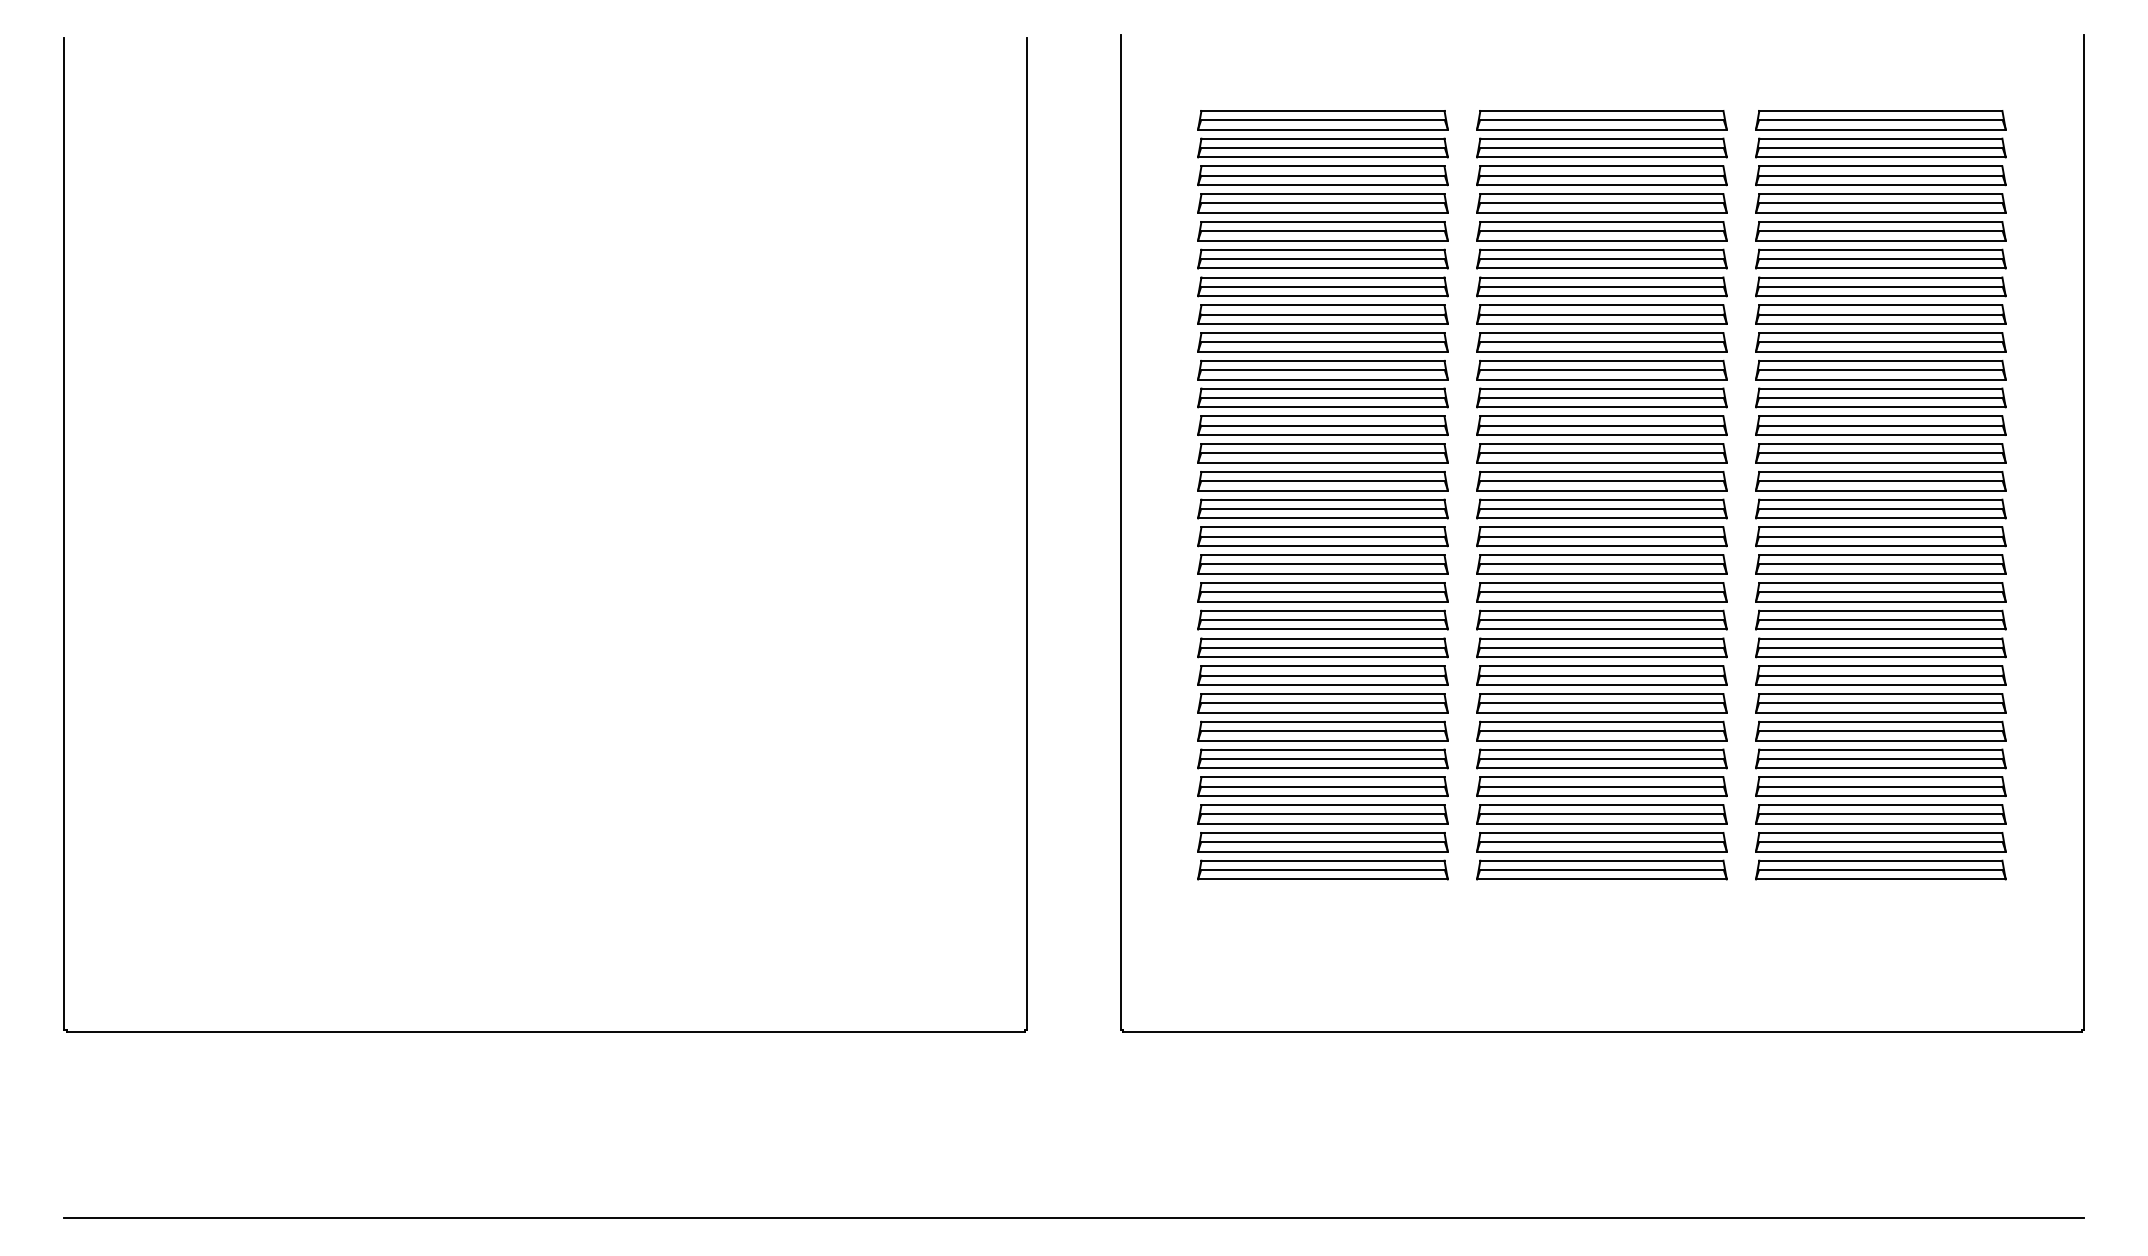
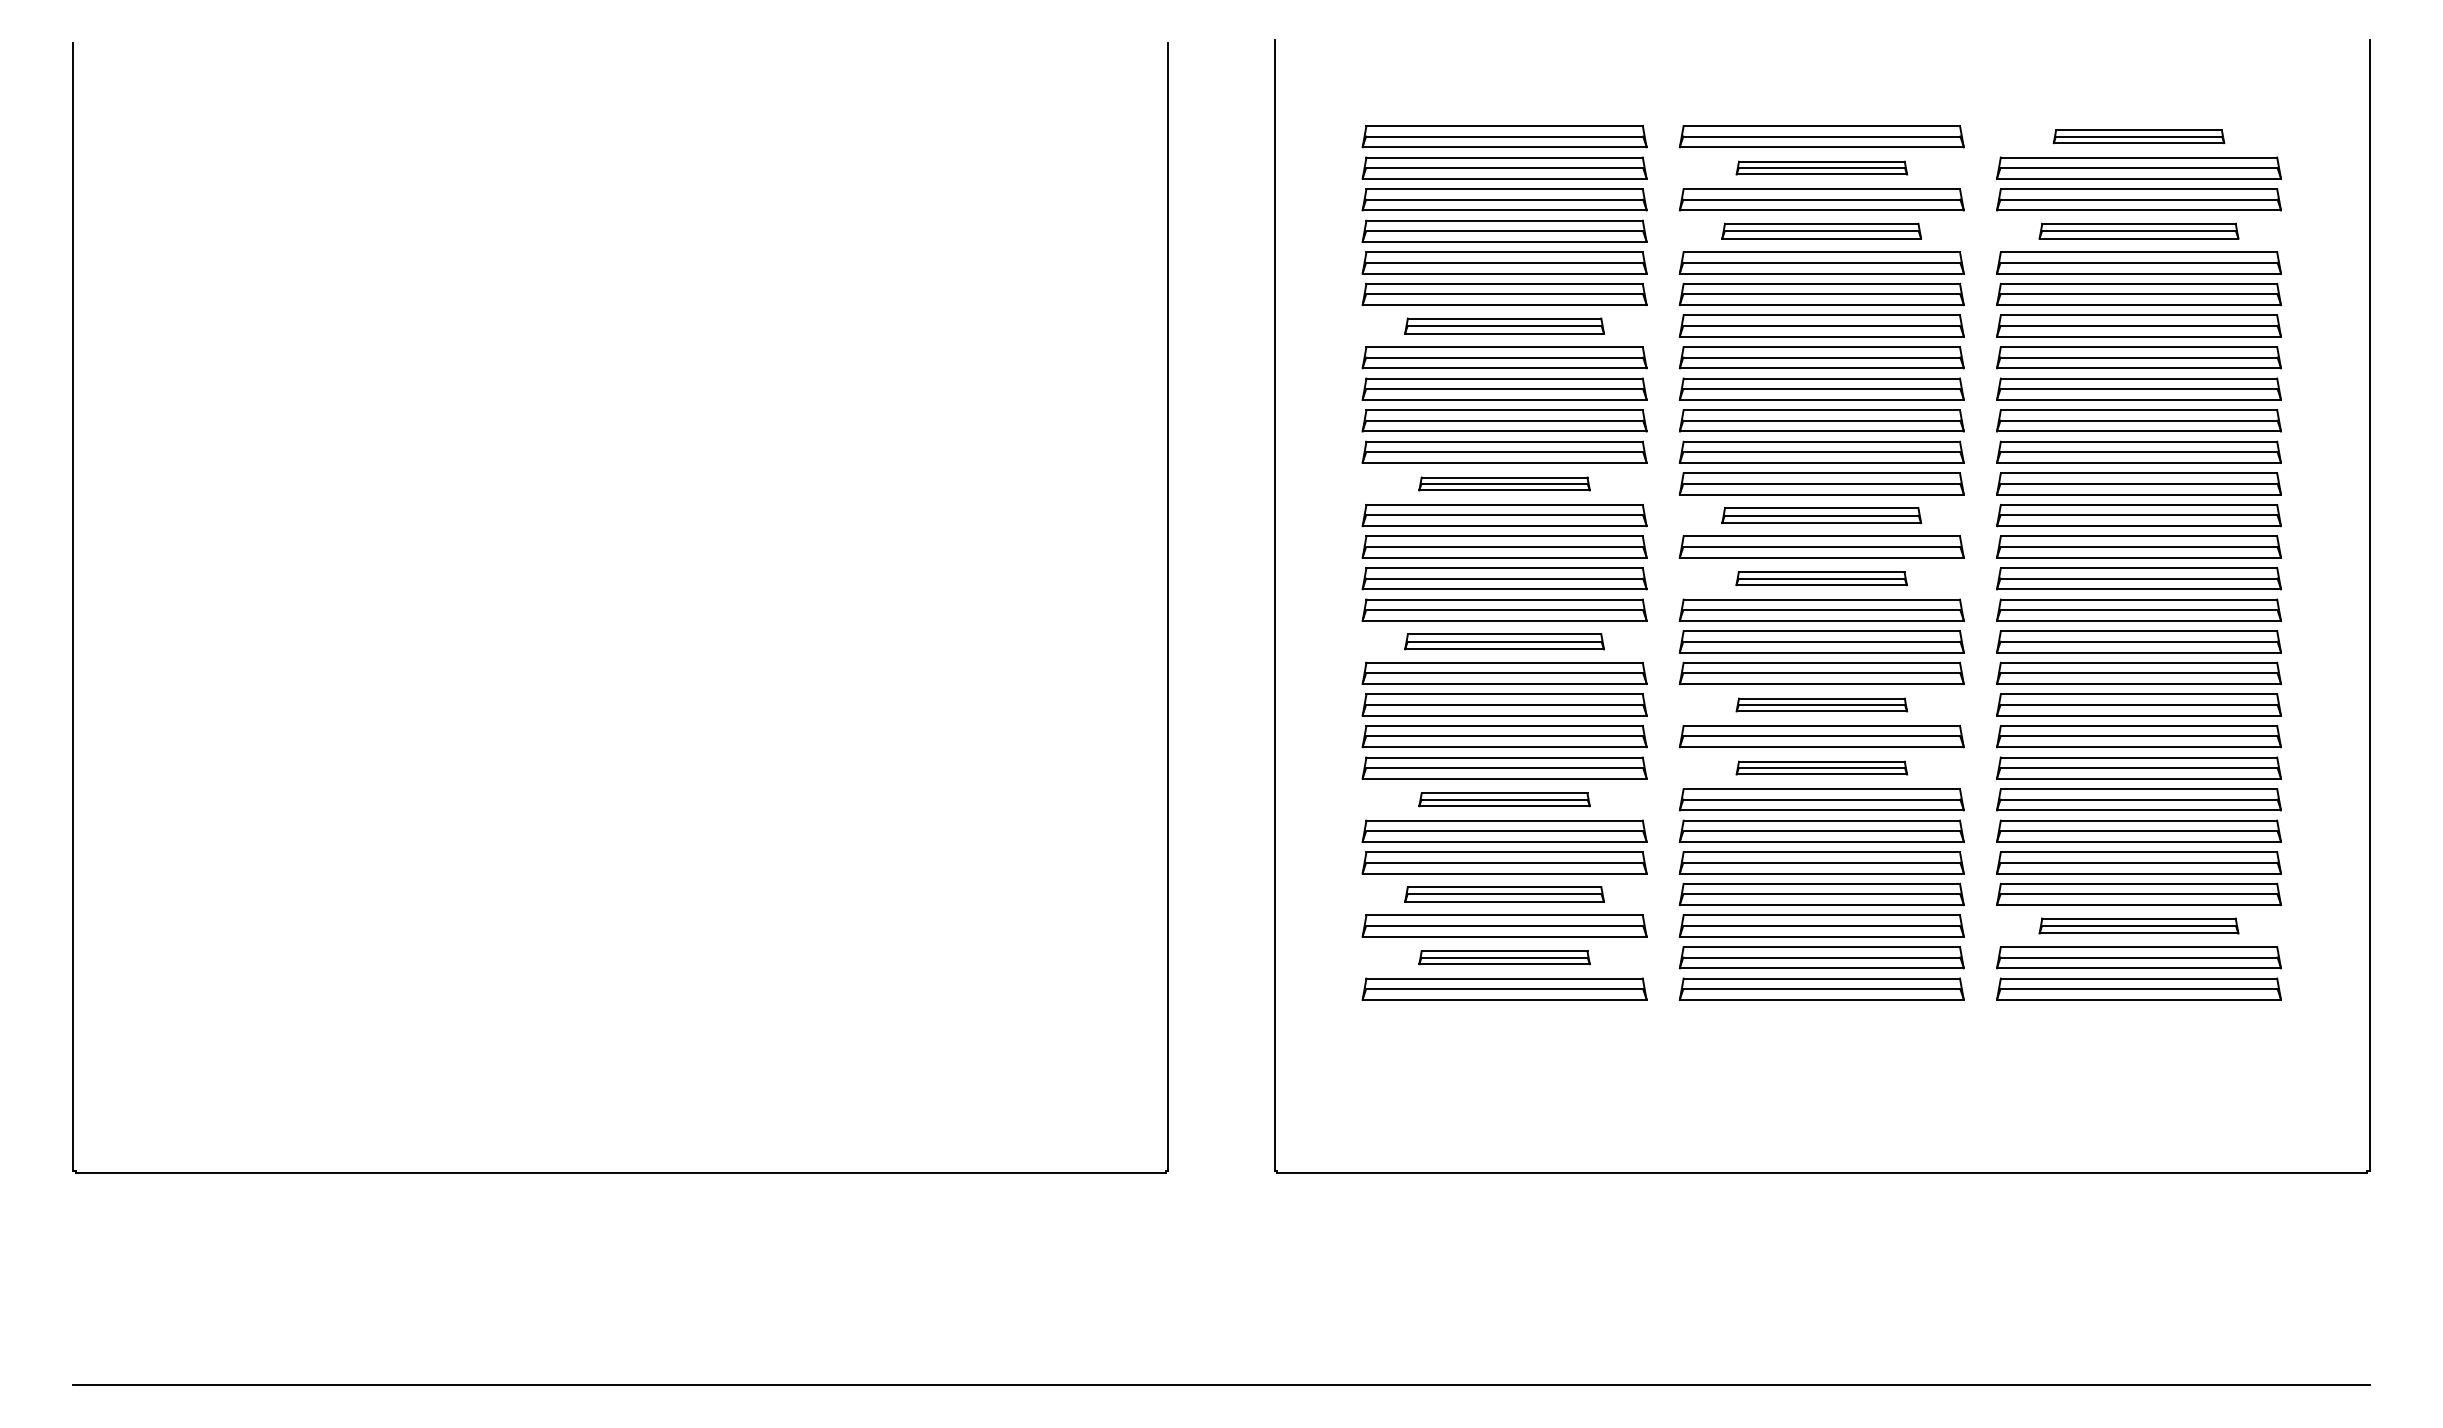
part: (1880, 120) -> (2138, 136), size x0.6
part: (1601, 147) -> (1821, 167), size x0.6
part: (1601, 202) -> (1821, 230), size x0.7
part: (1880, 202) -> (2138, 230), size x0.7
part: (1322, 286) -> (1504, 325), size x0.7
part: (1322, 425) -> (1504, 483), size x0.6
part: (1601, 453) -> (1821, 515), size x0.7
part: (1601, 508) -> (1821, 578), size x0.6
part: (1322, 564) -> (1504, 641), size x0.7
part: (1601, 619) -> (1821, 704), size x0.6
part: (1601, 675) -> (1821, 767), size x0.6
part: (1322, 703) -> (1504, 799), size x0.6
part: (1322, 786) -> (1504, 894), size x0.7
part: (1880, 813) -> (2138, 925), size x0.7
part: (1322, 842) -> (1504, 957), size x0.6

